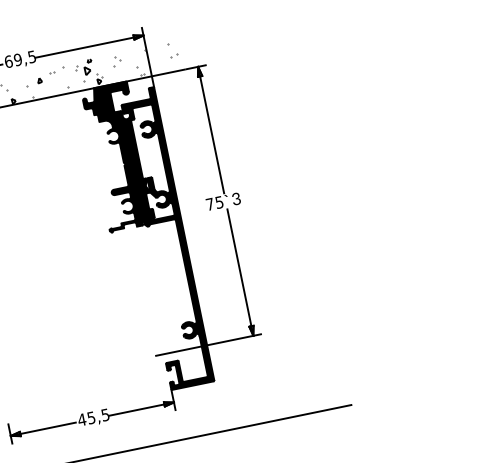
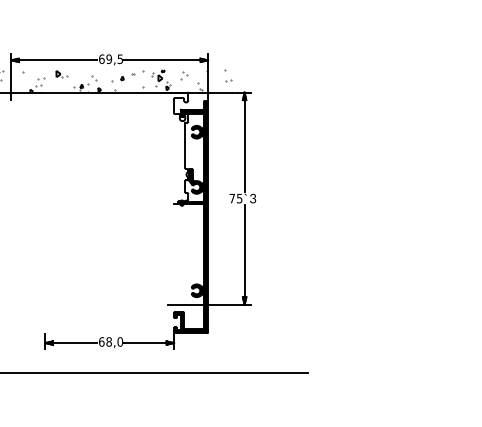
fill: (117, 157) -> (169, 148), removed
text: (93, 416) -> (110, 341), 45,5 -> 68,0

